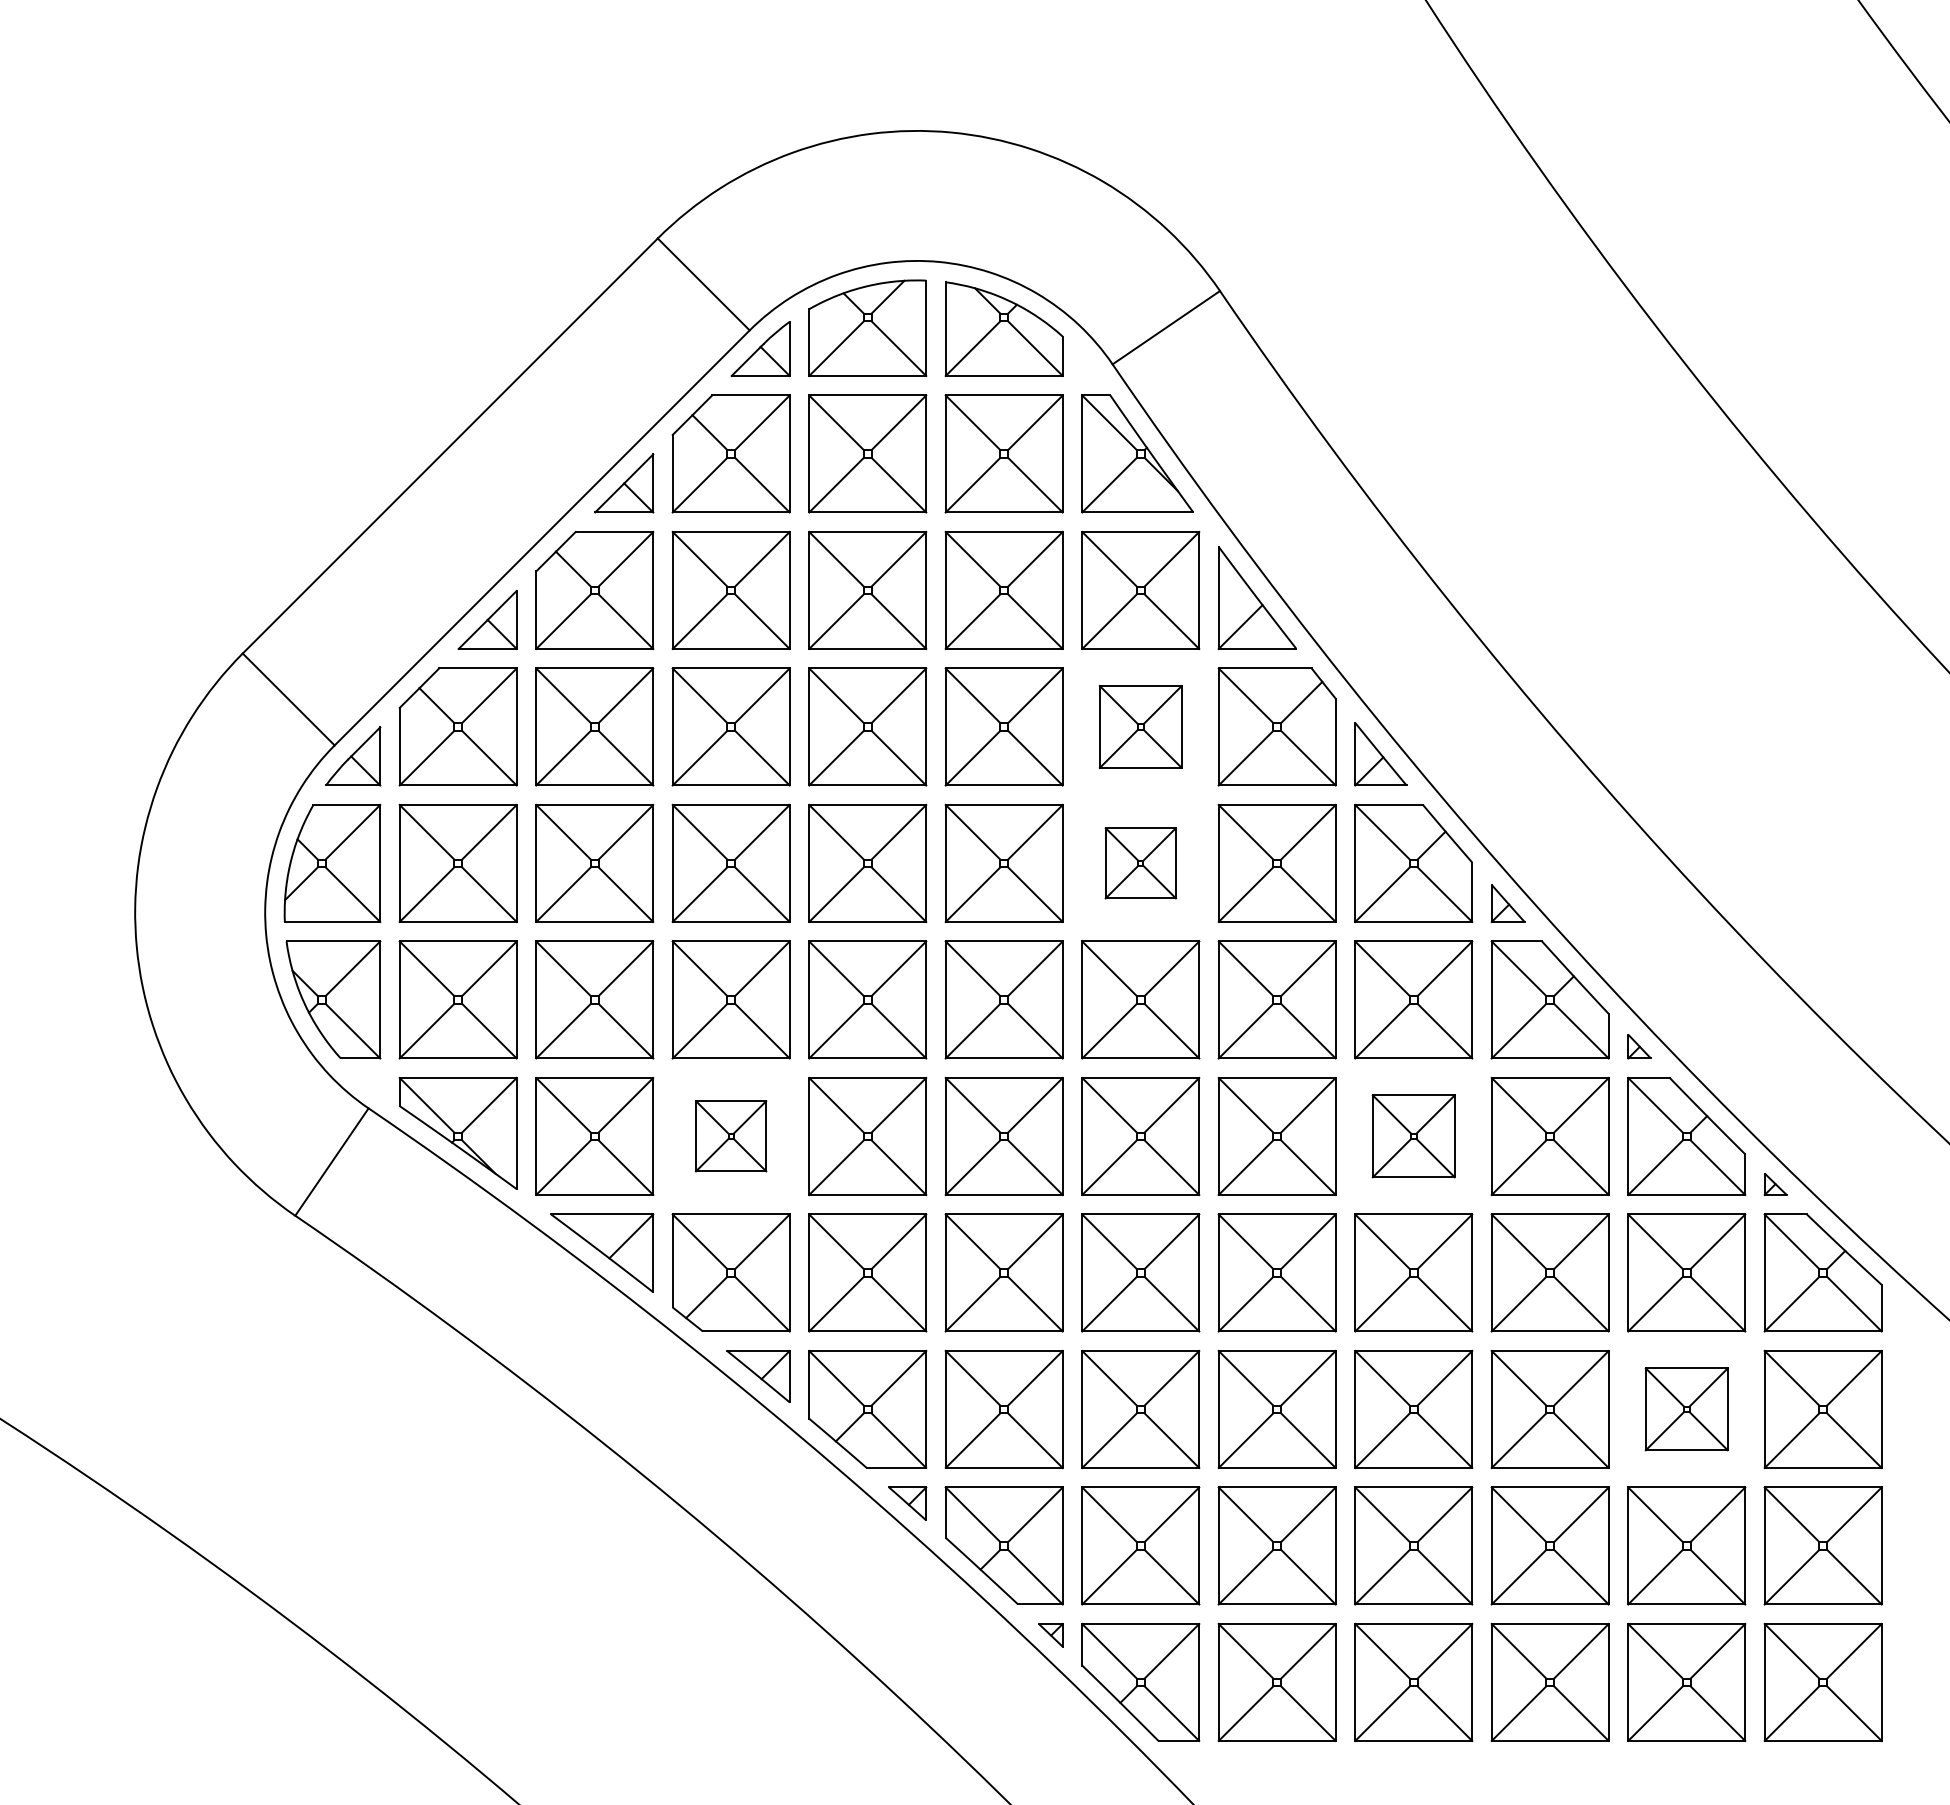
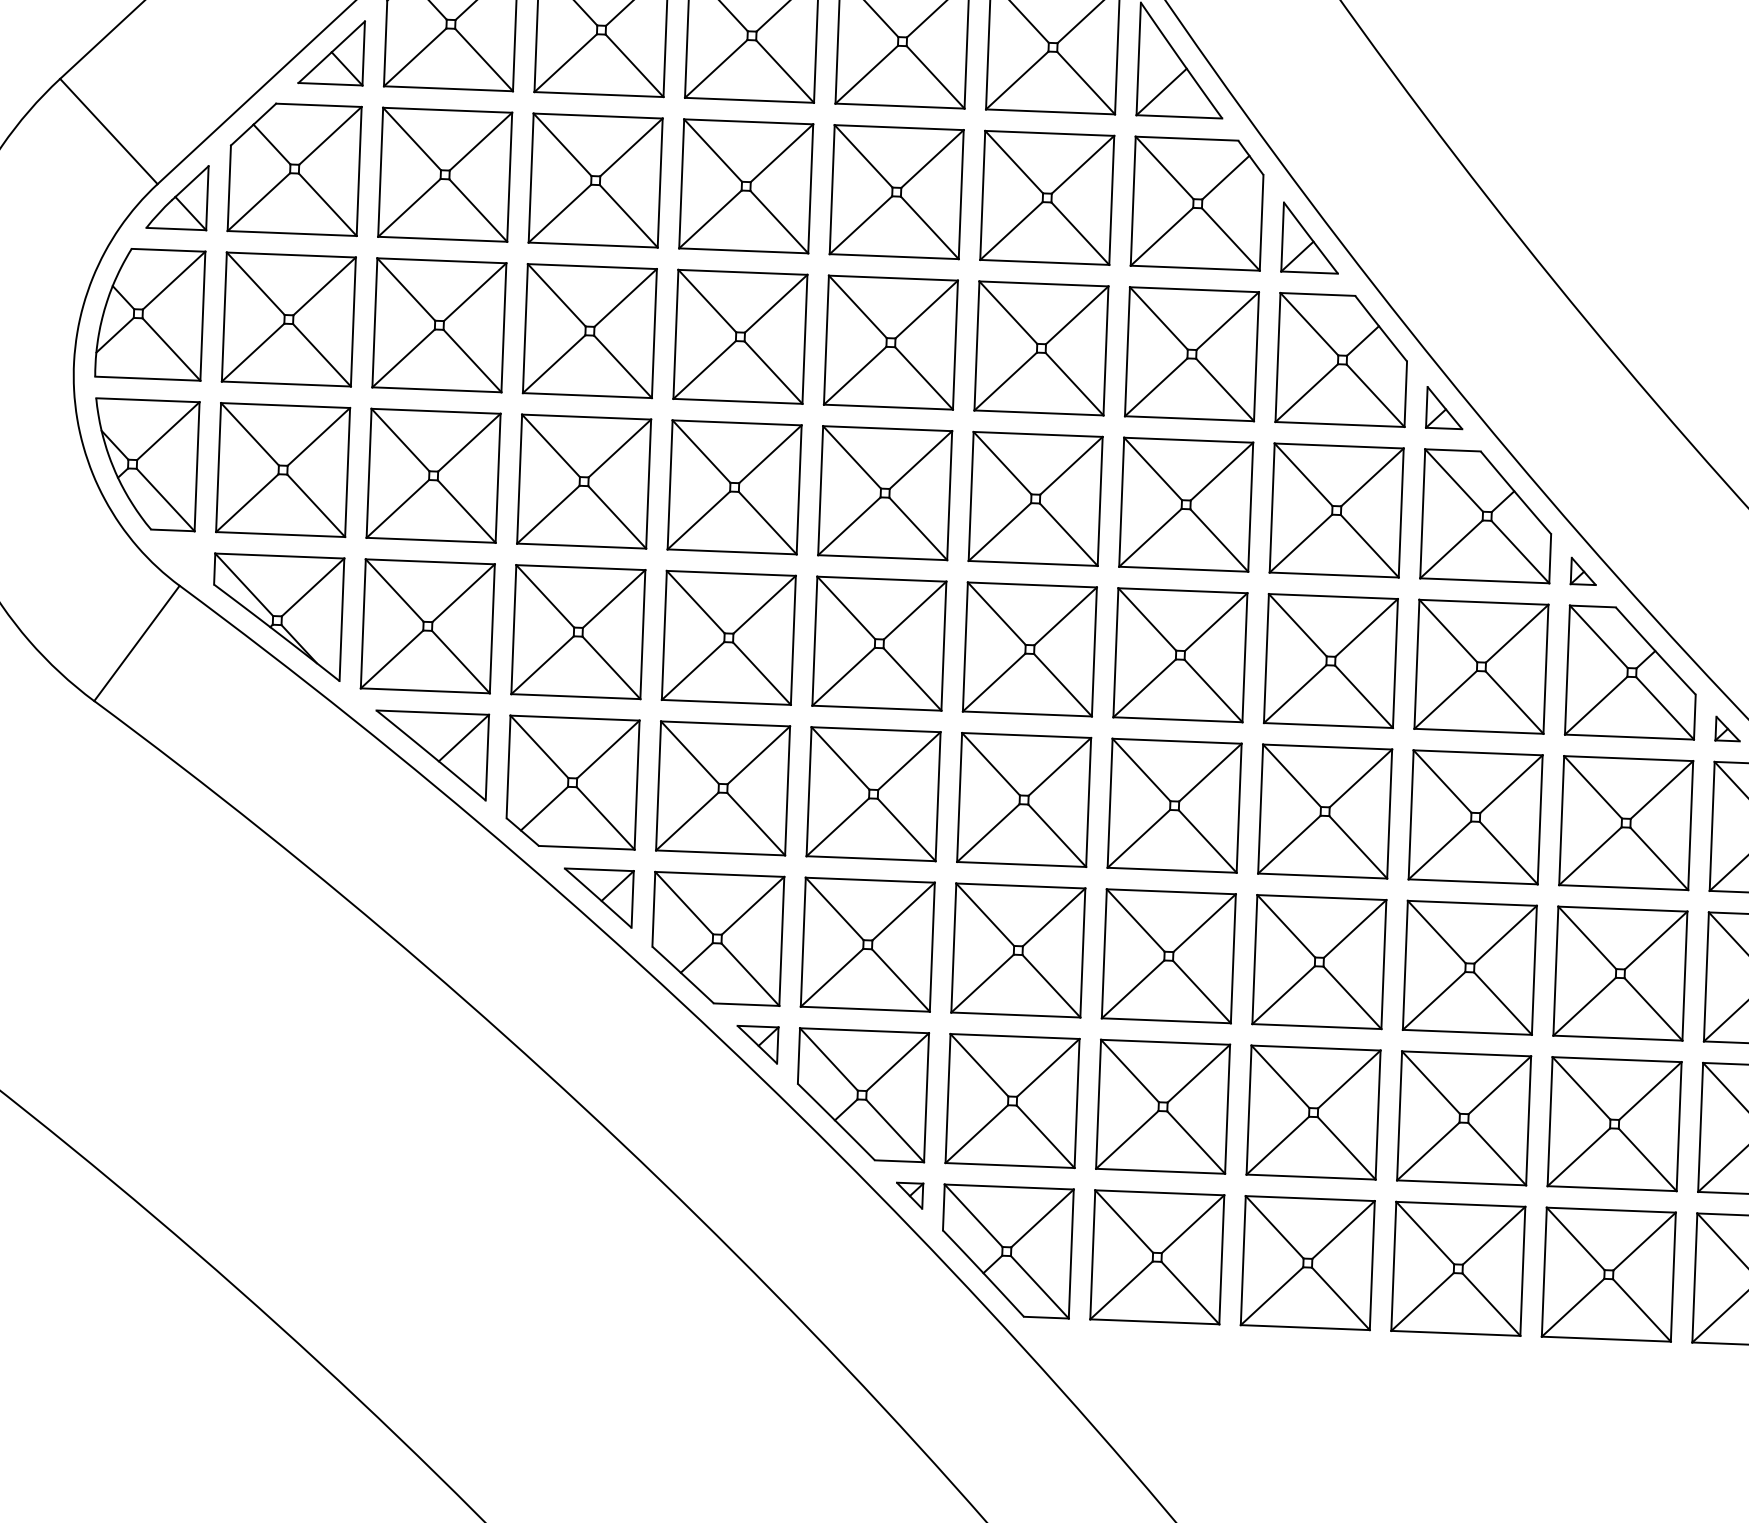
part: (1140, 726) -> (1047, 197), size x1.43
part: (1140, 862) -> (1041, 347), size x1.67
part: (730, 1135) -> (577, 631), size x1.67
part: (1413, 1135) -> (1330, 659), size x1.43
part: (1686, 1408) -> (1620, 972), size x1.43

